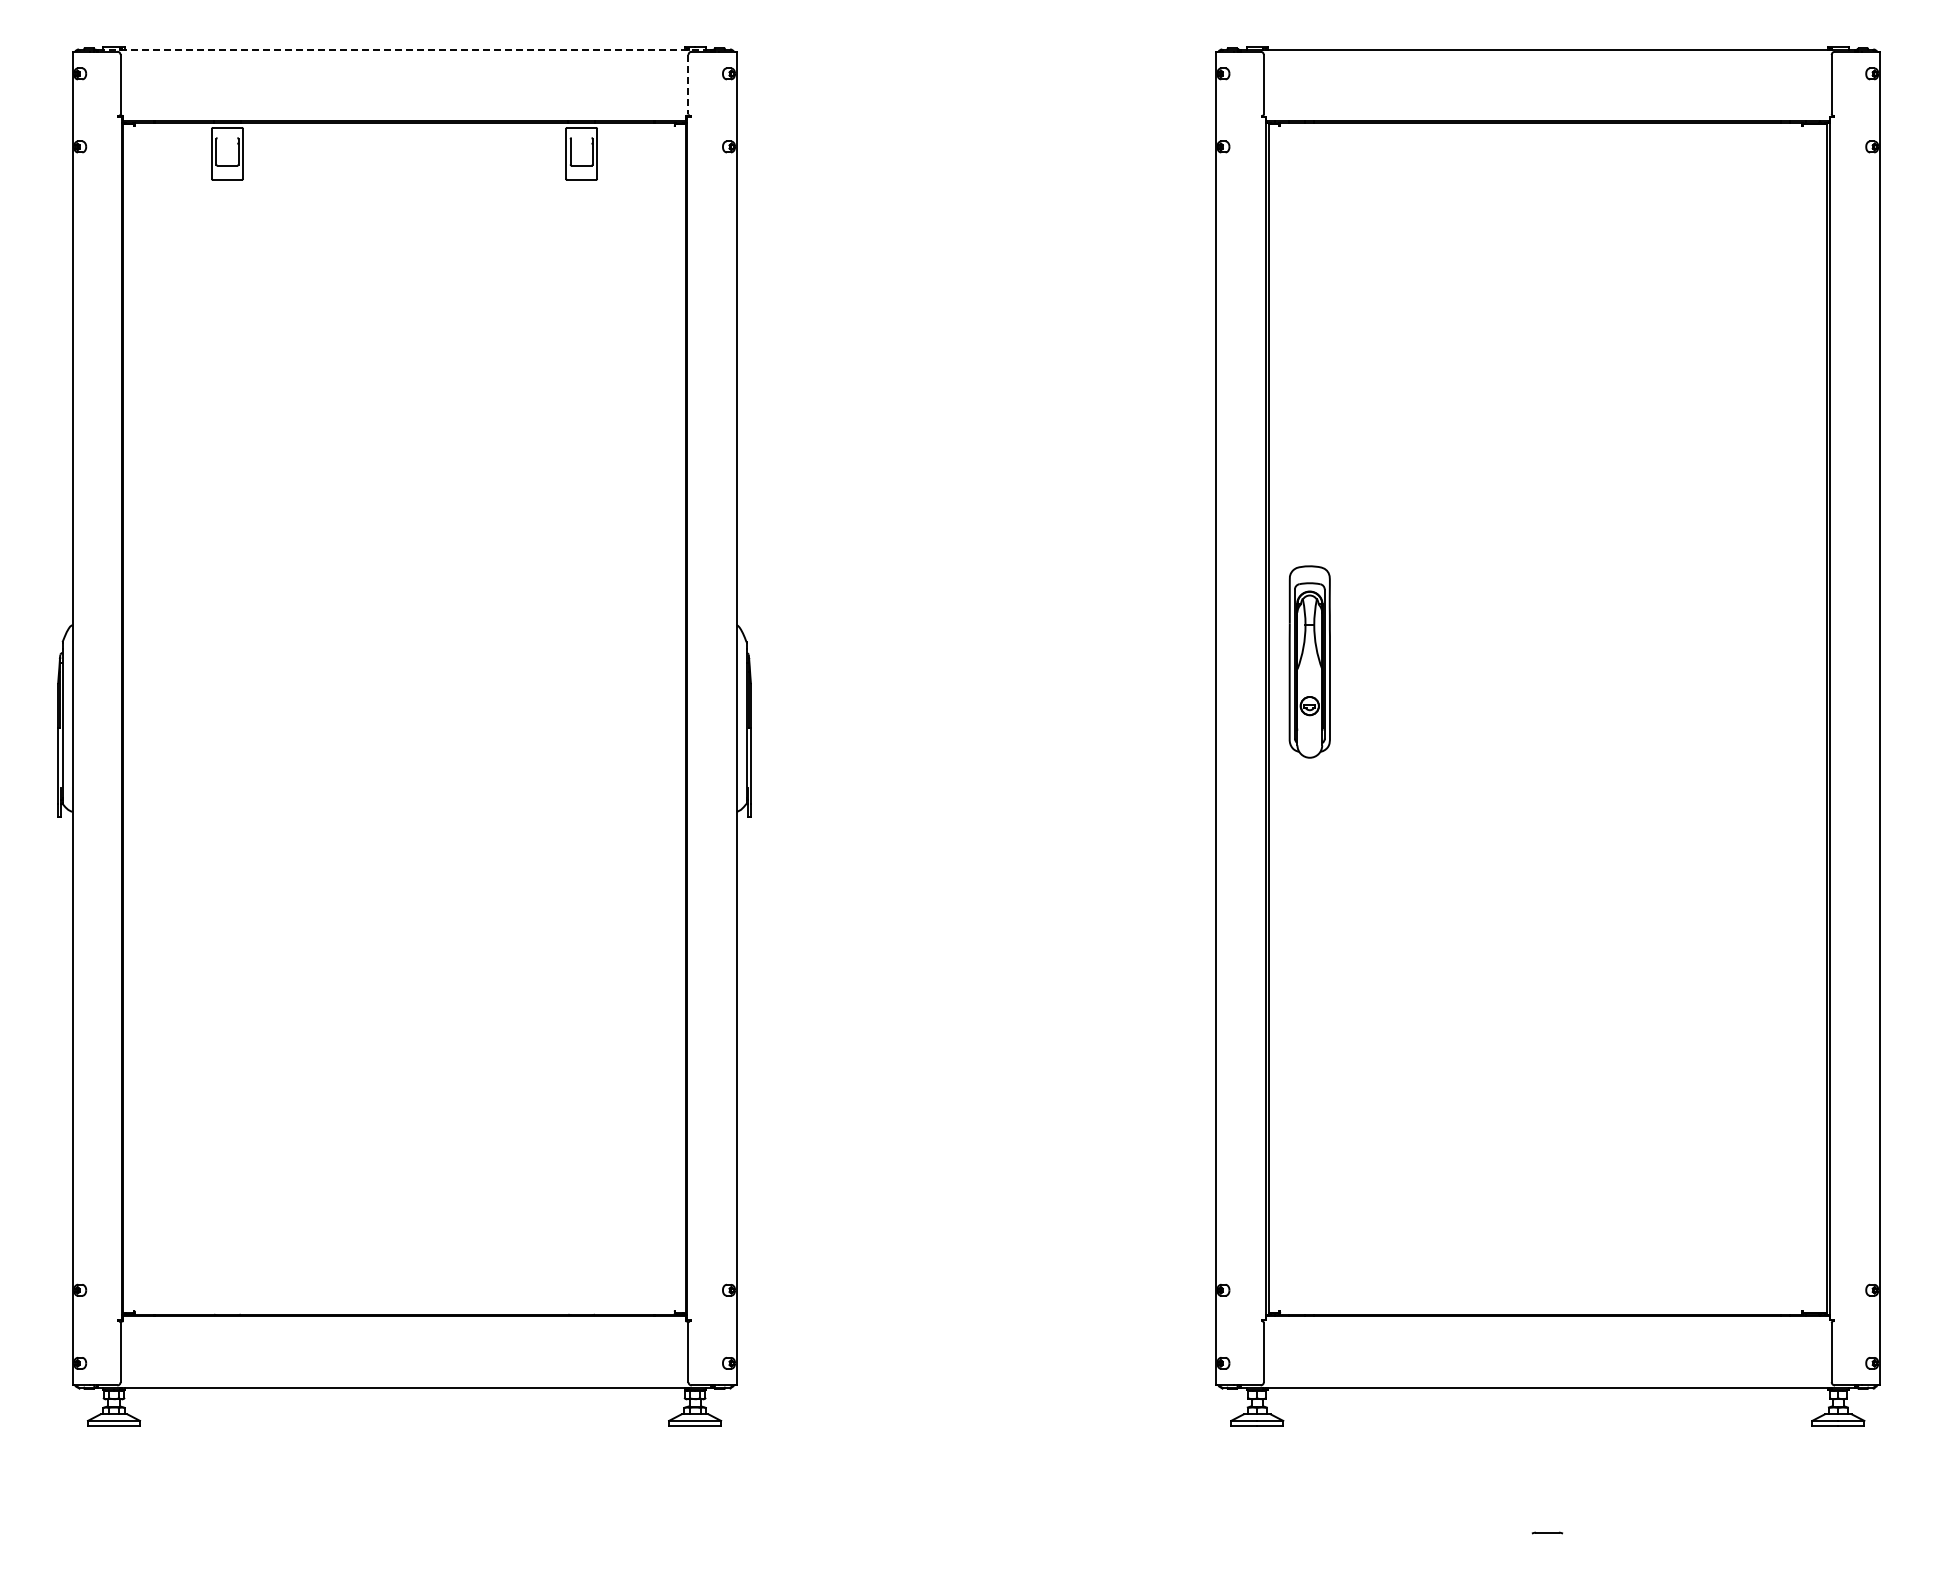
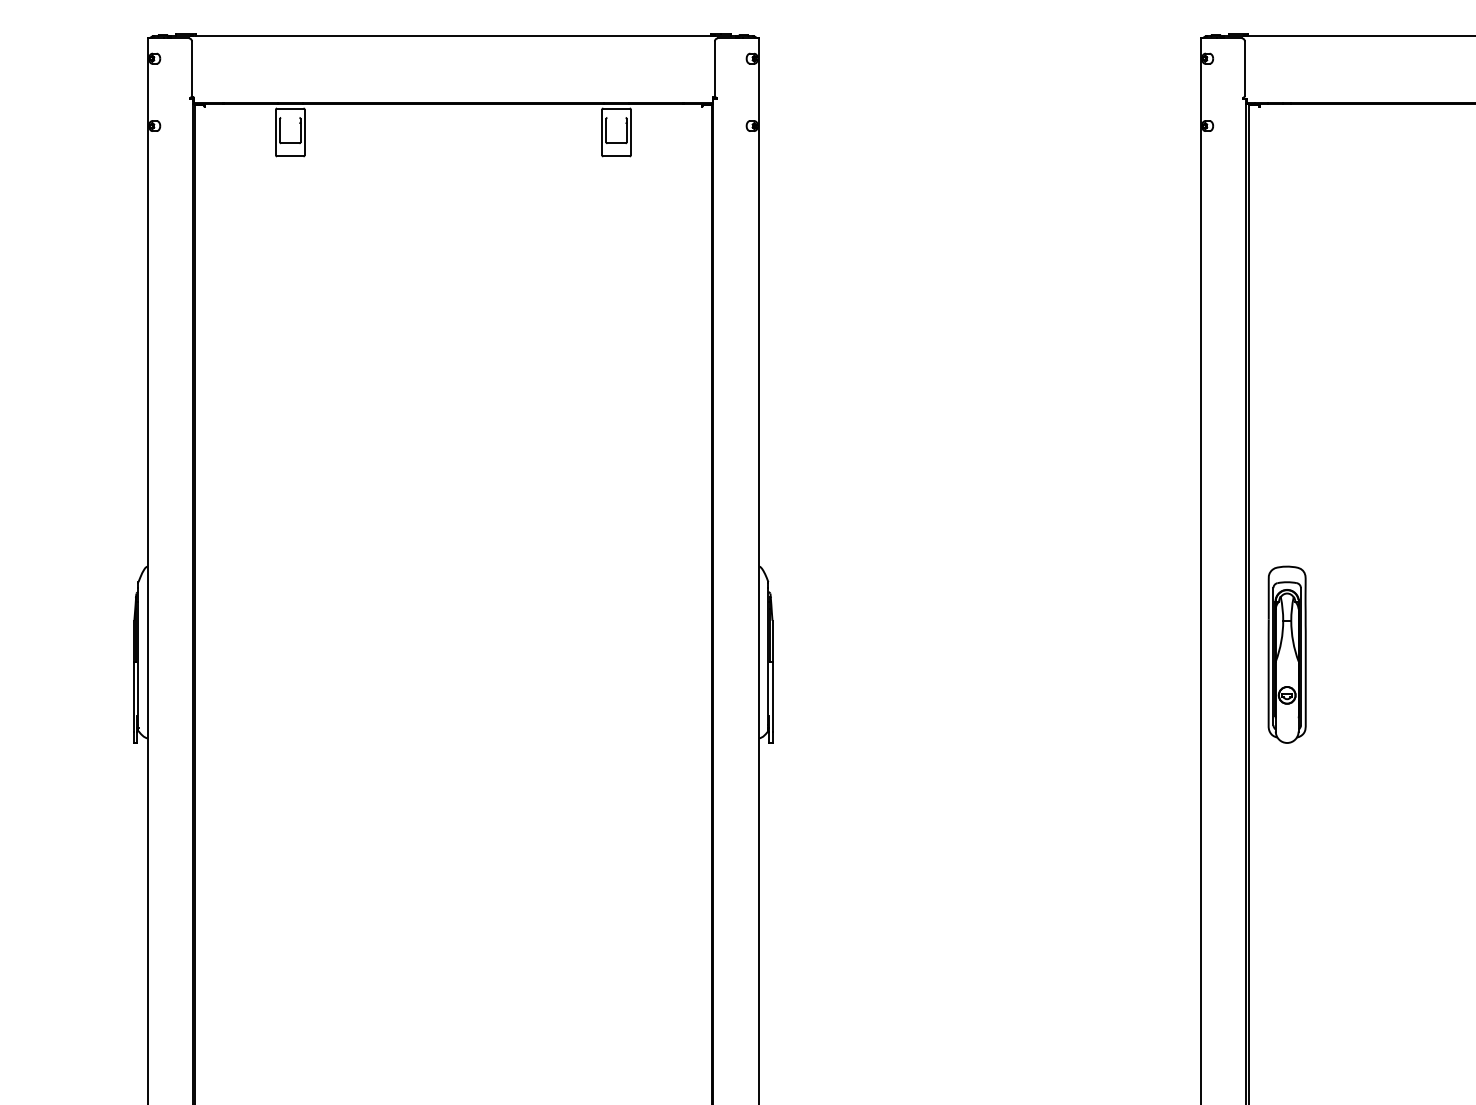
line: (404, 49) -> (453, 36), dashed -> solid
line: (688, 84) -> (714, 68), dashed -> solid
part: (1309, 661) -> (1286, 654), moved

